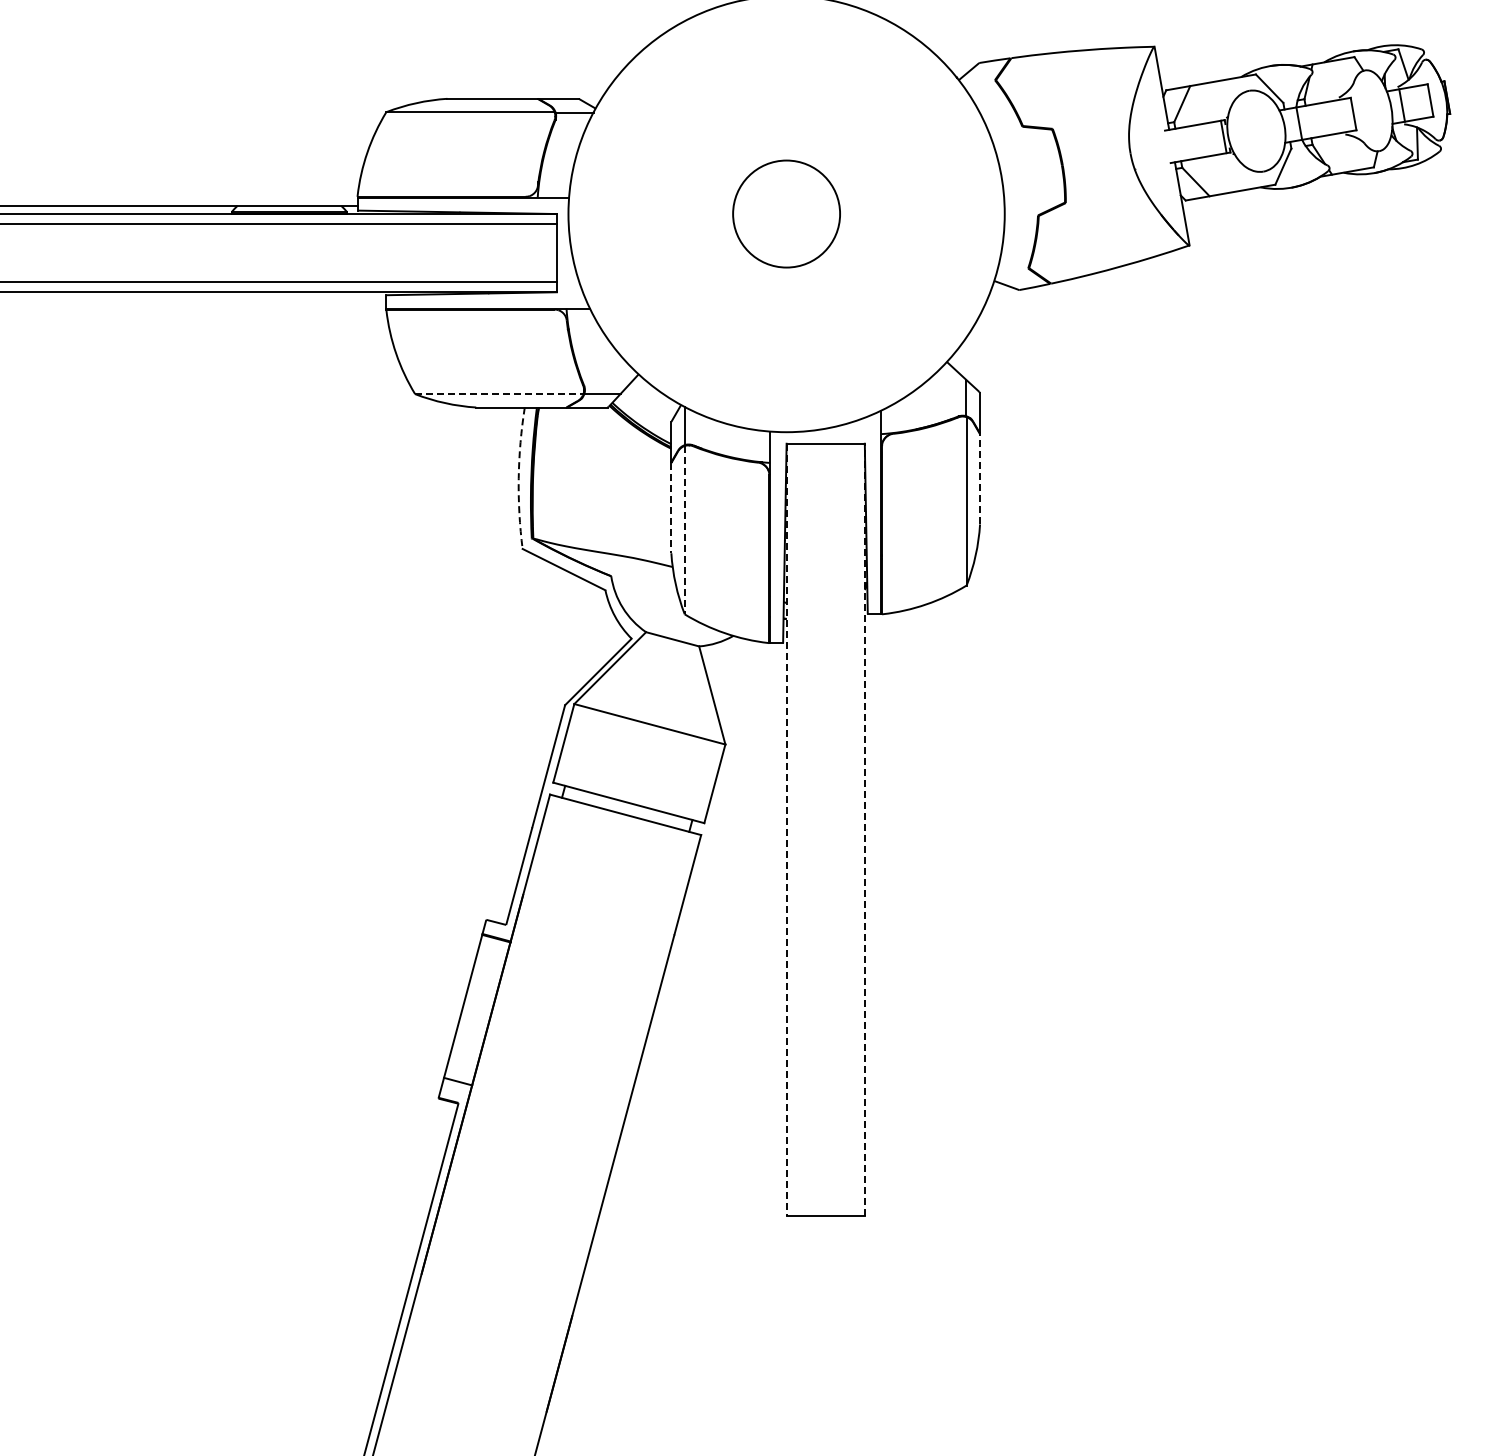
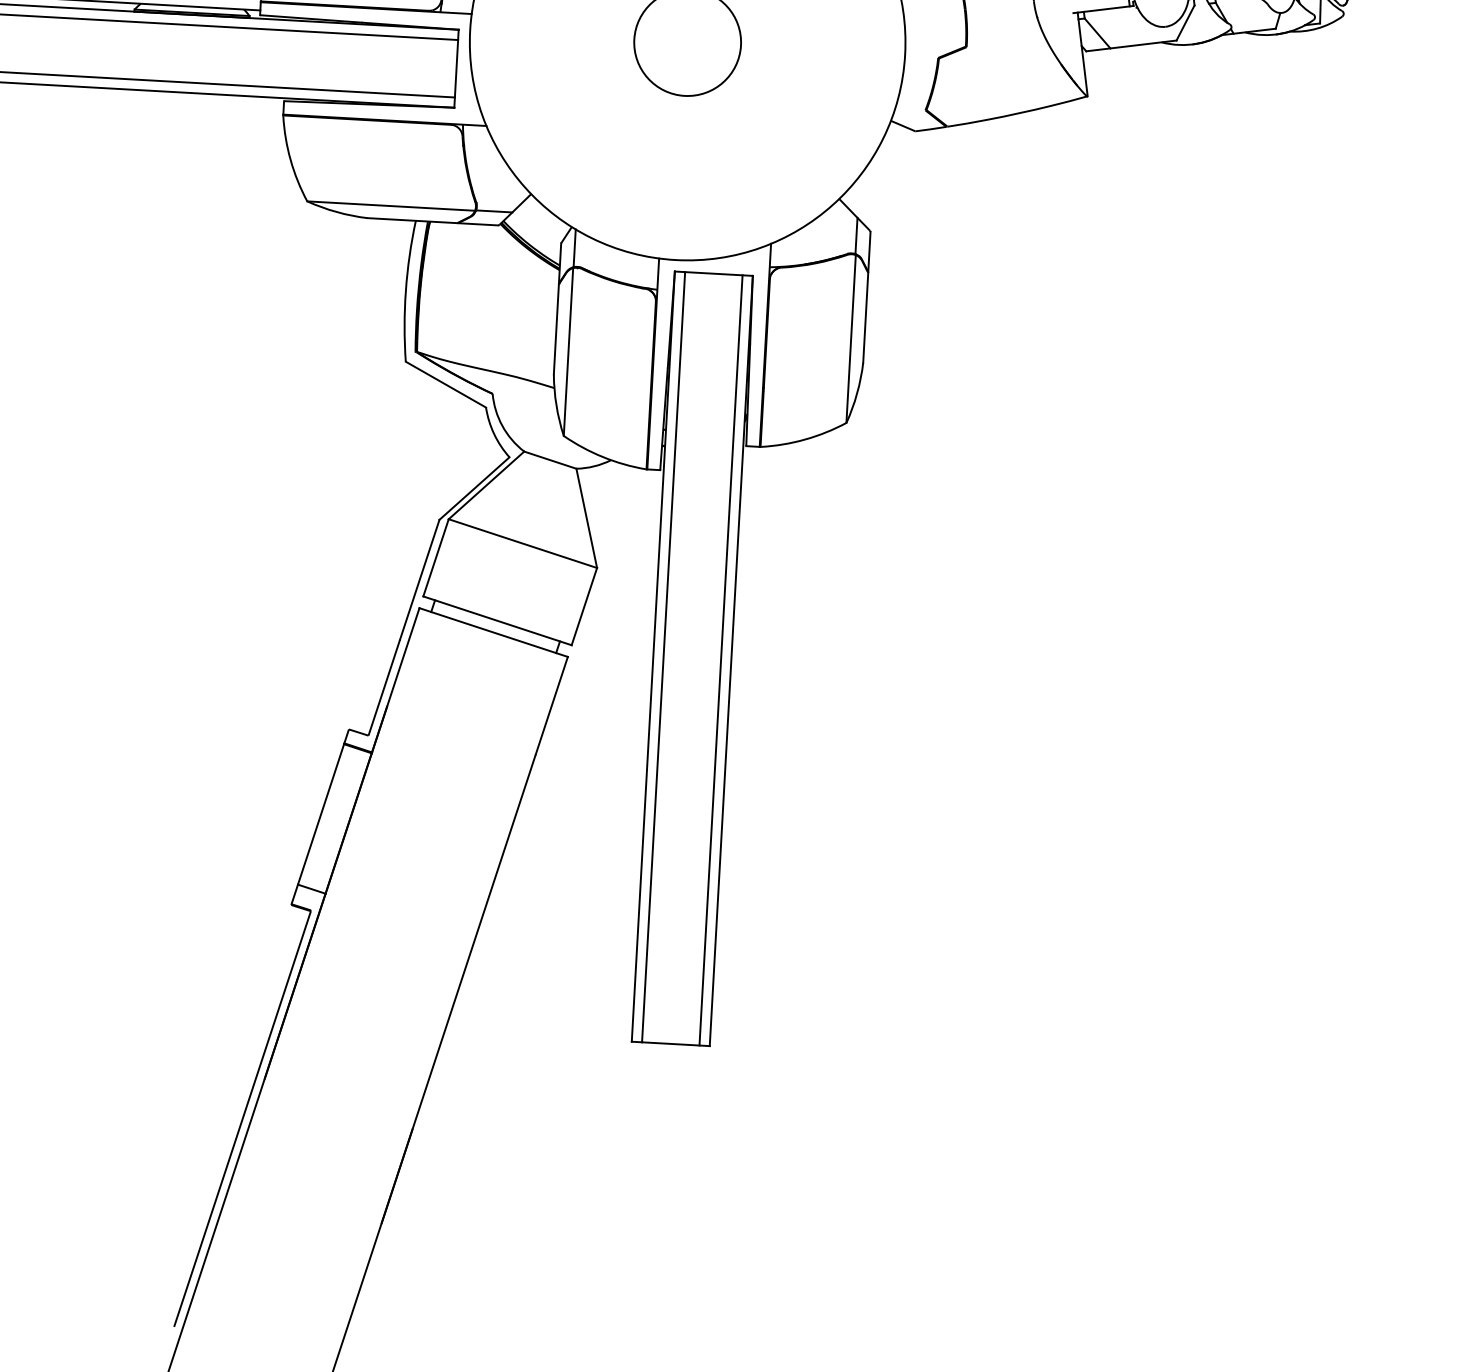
line: (499, 394) -> (391, 206), dashed -> solid
arc: (518, 478) -> (405, 291), dashed -> solid
line: (980, 478) -> (866, 317), dashed -> solid
line: (671, 508) -> (556, 329), dashed -> solid
line: (684, 530) -> (568, 352), dashed -> solid
line: (796, 829) -> (663, 656), added
line: (854, 829) -> (721, 659), added
line: (864, 829) -> (731, 660), dashed -> solid
line: (786, 830) -> (653, 657), dashed -> solid

